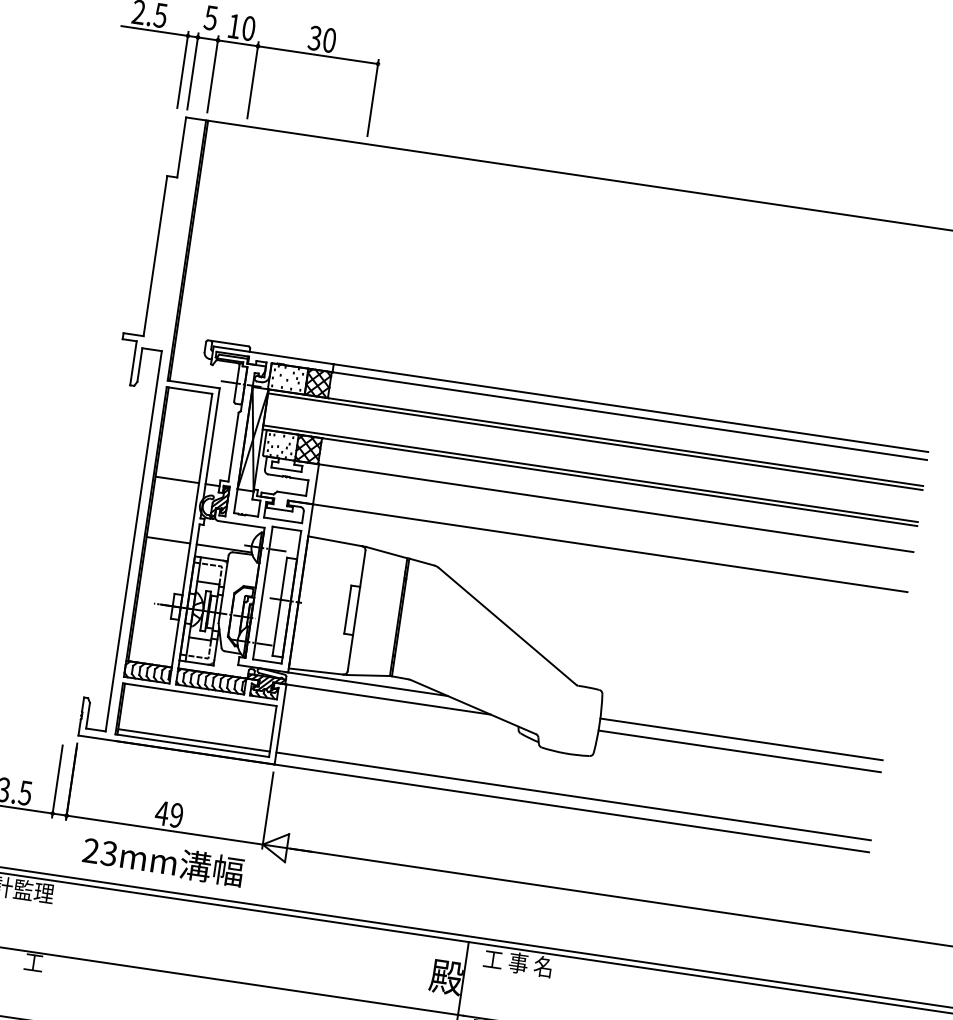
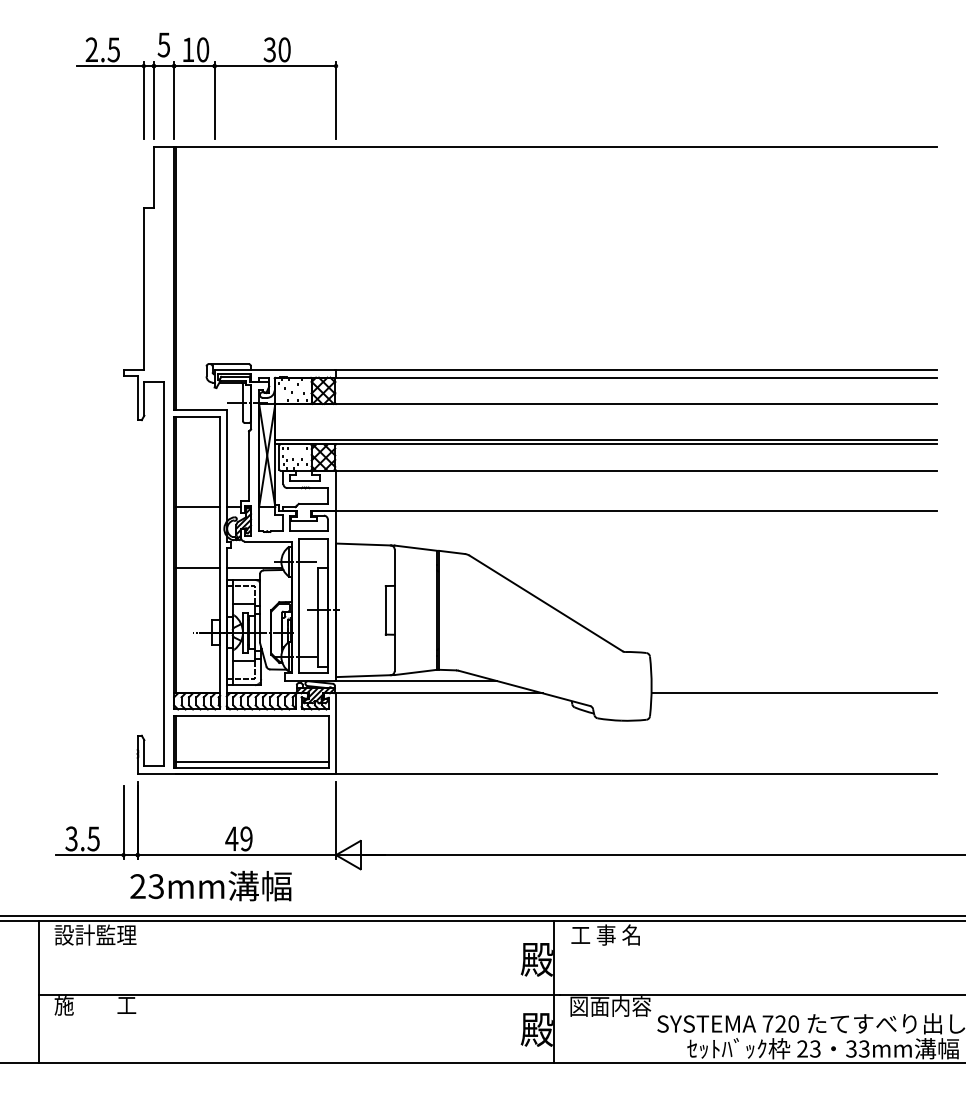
line: (594, 442) -> (605, 408), removed
line: (740, 739) -> (793, 681), removed
line: (573, 796) -> (636, 762), removed
text: (162, 860) -> (210, 885), moved

